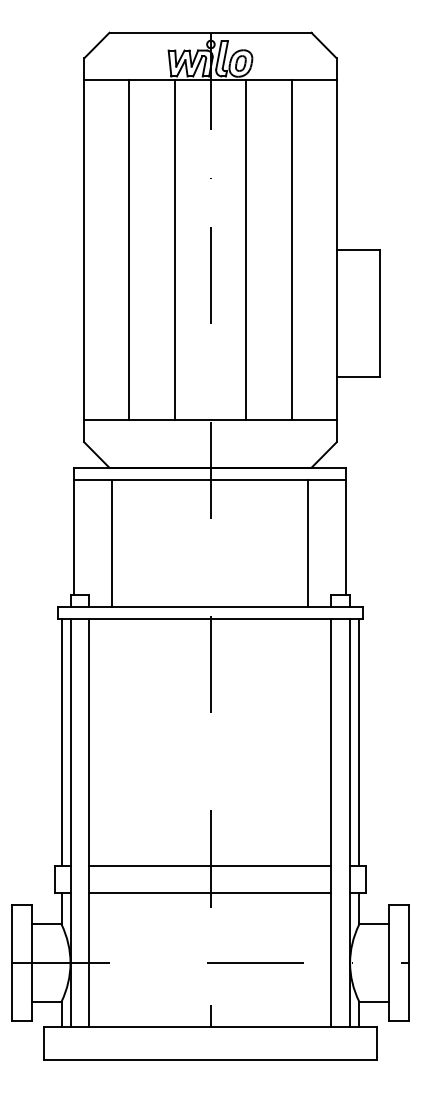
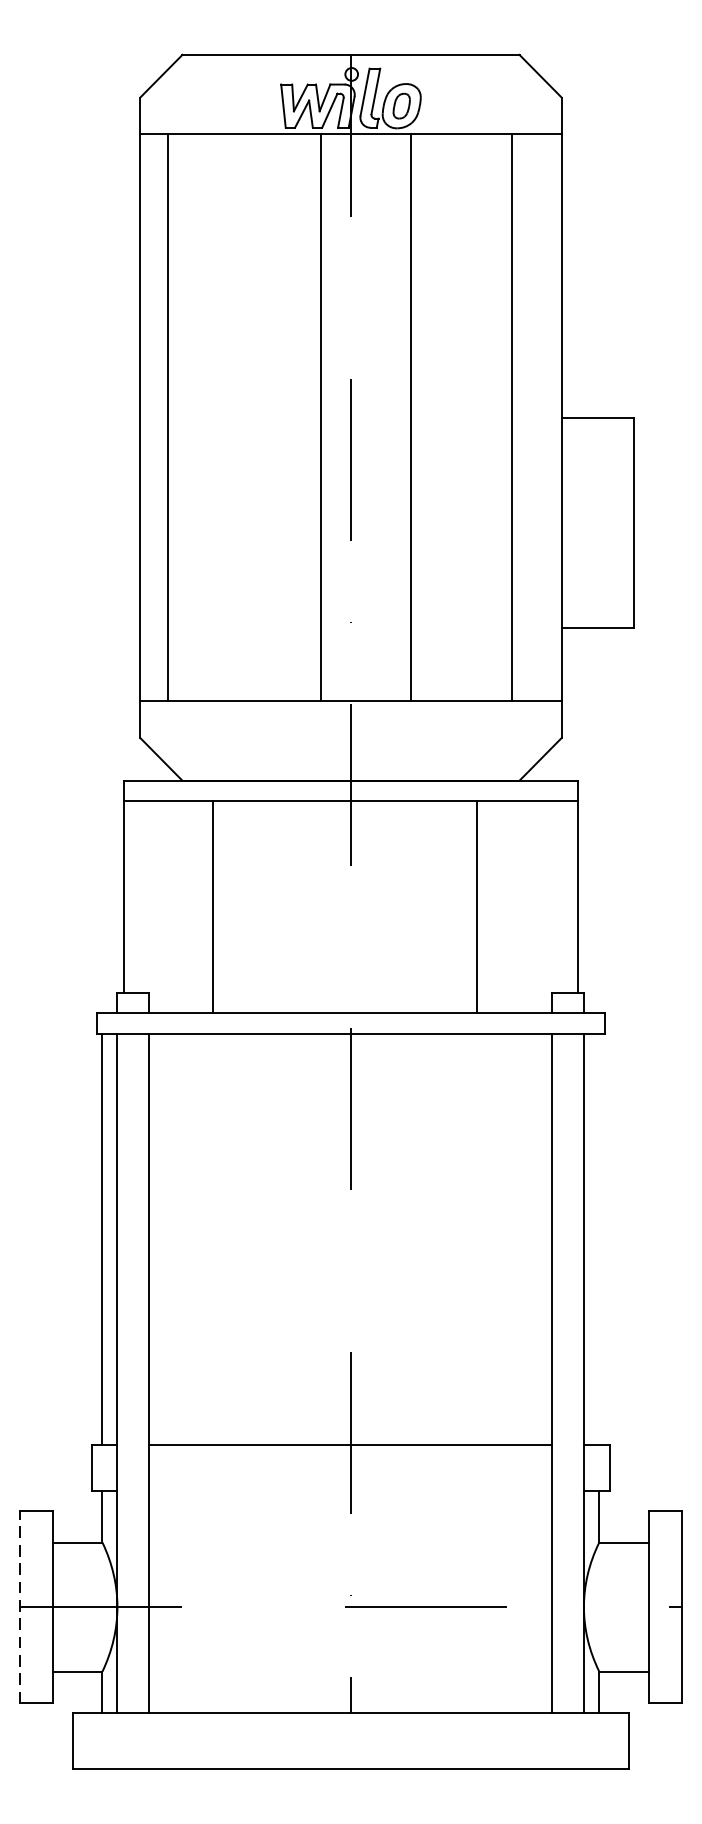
line: (128, 250) -> (167, 418), moved
line: (174, 250) -> (320, 418), moved
line: (292, 250) -> (512, 418), moved
line: (111, 543) -> (212, 906), moved
line: (308, 543) -> (477, 906), moved
line: (359, 742) -> (599, 1239), removed
line: (209, 893) -> (349, 1490), removed
line: (12, 963) -> (20, 1607), solid -> dashed

